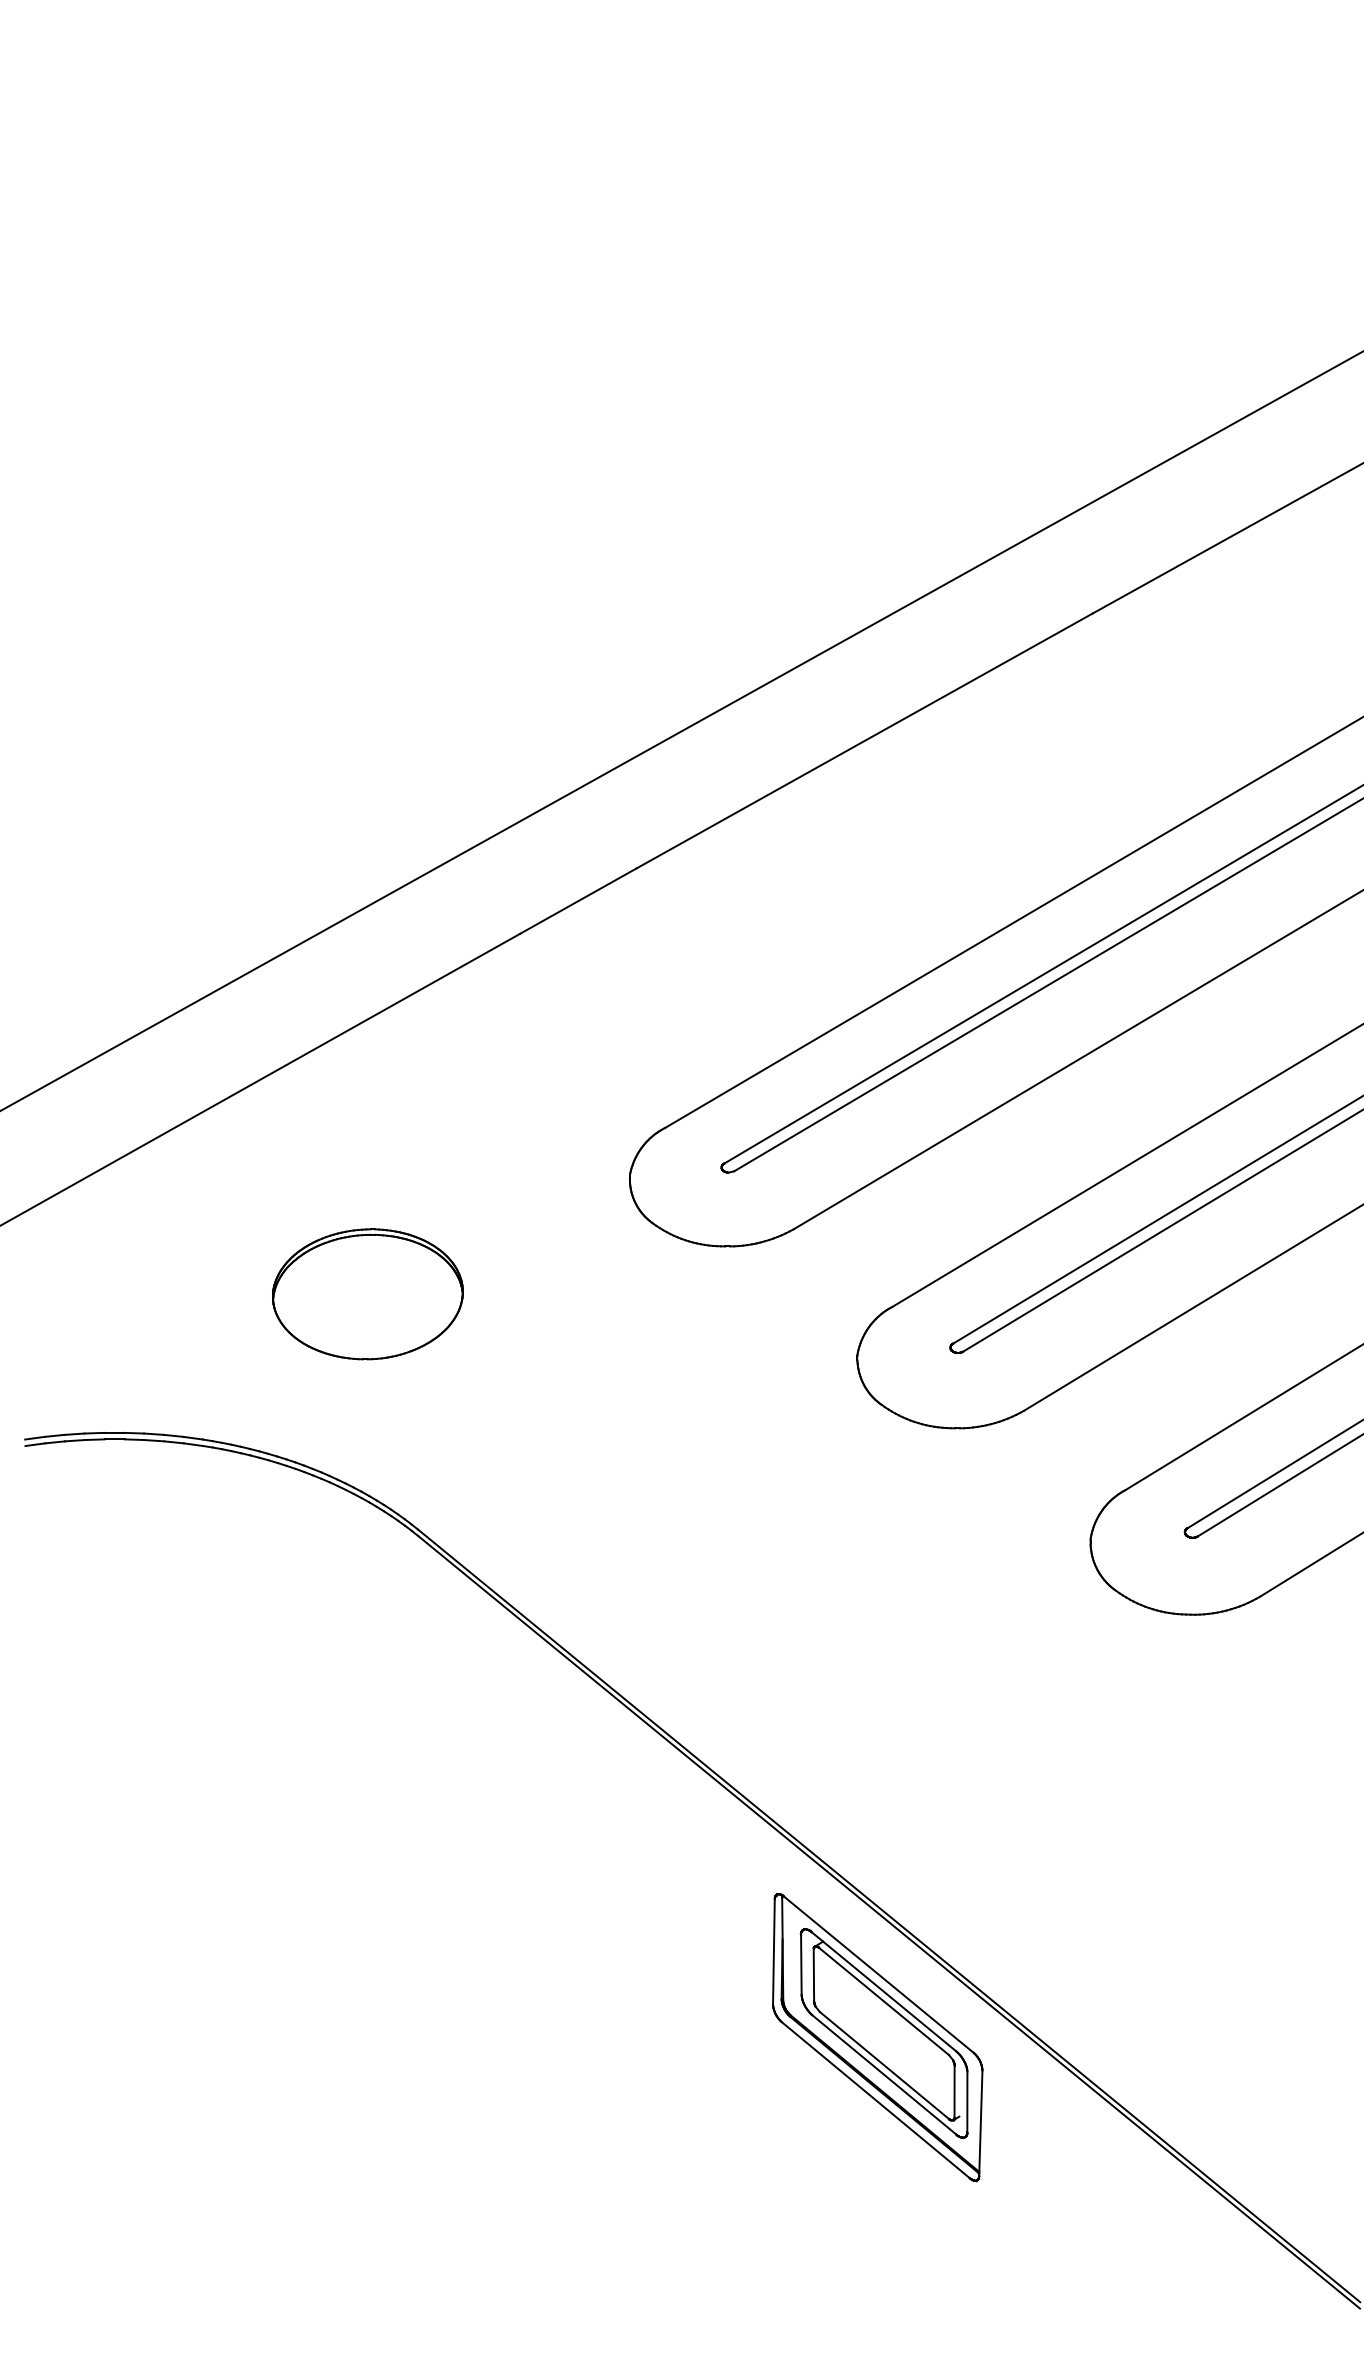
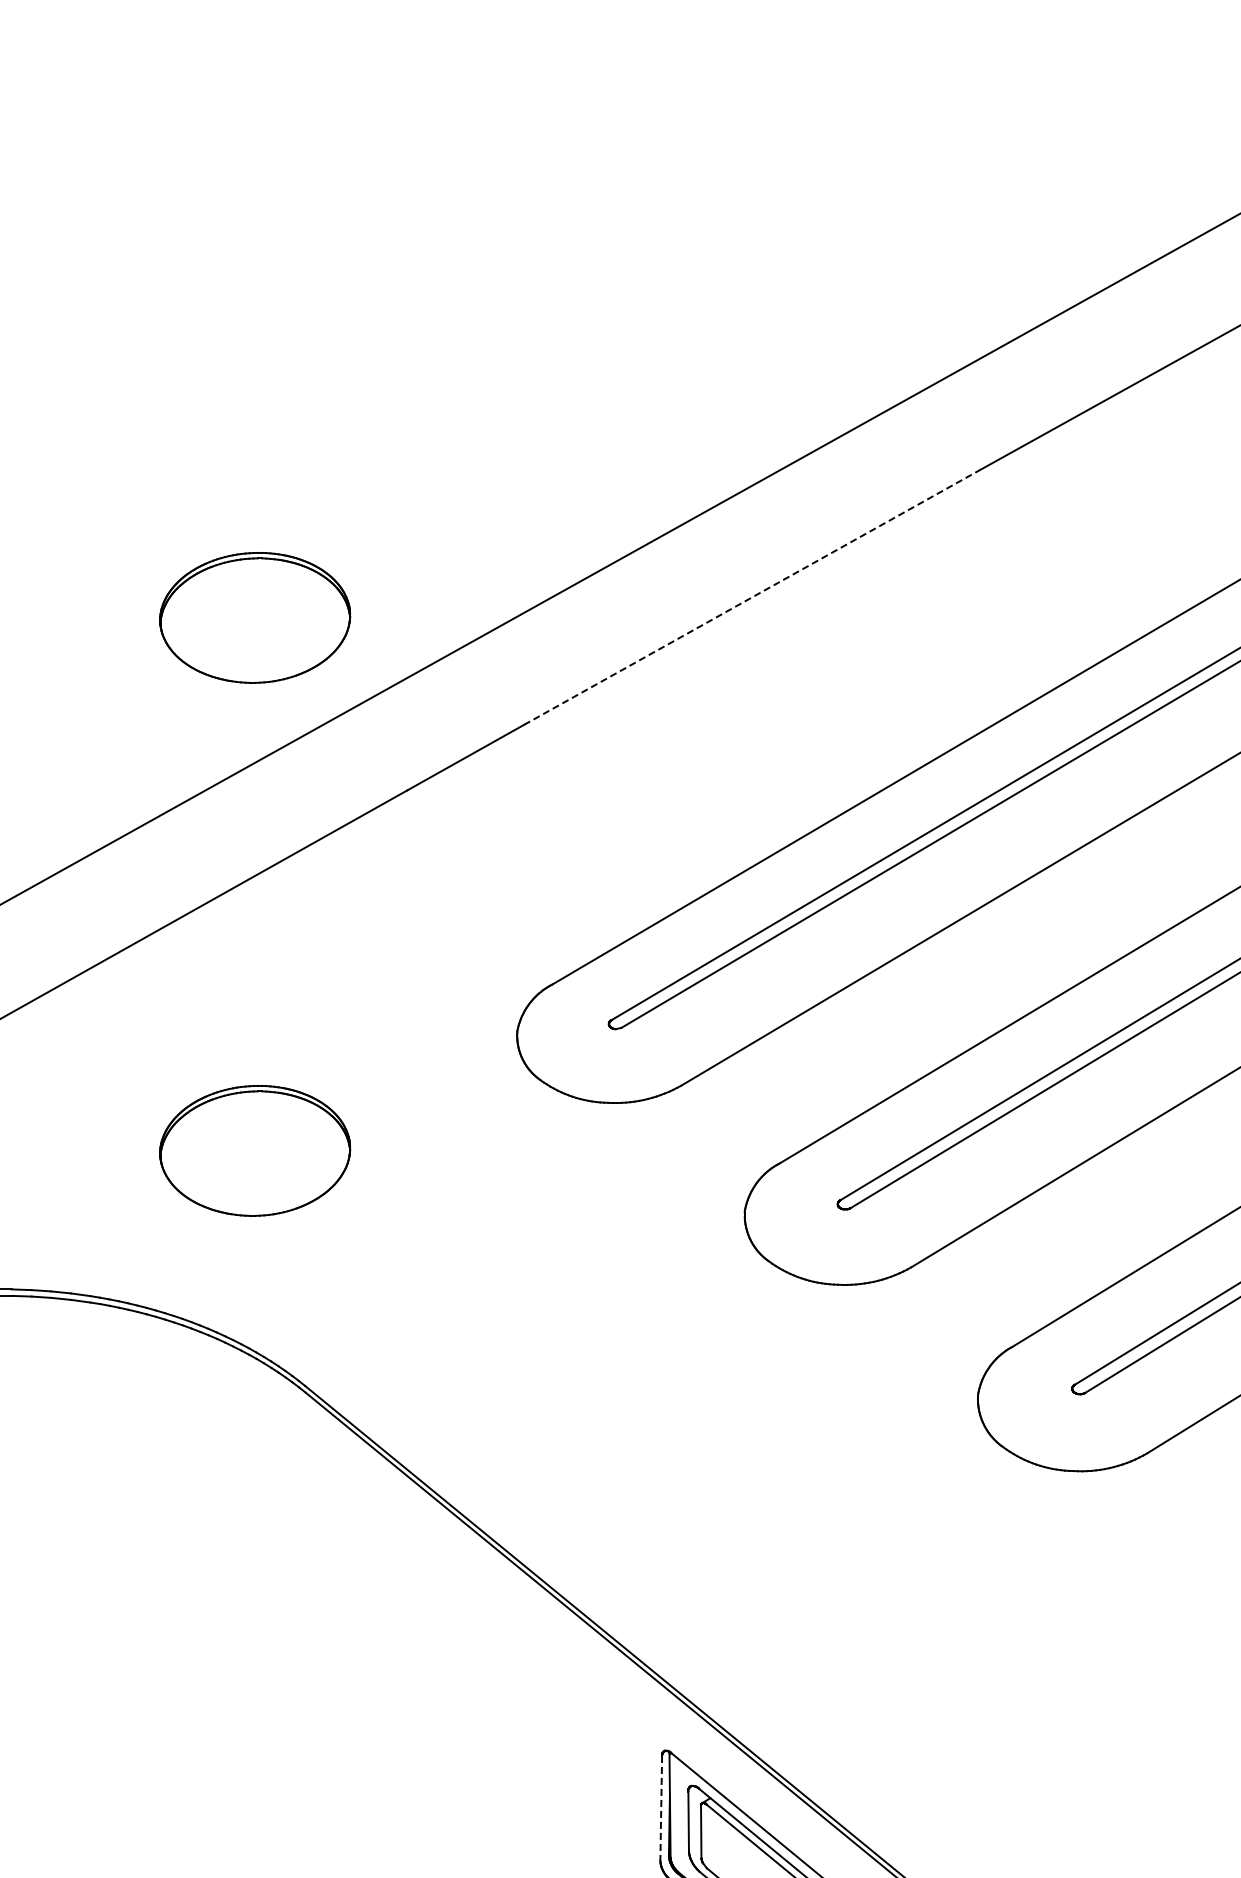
line: (865, 740) -> (752, 597), solid -> dashed
part: (367, 761) -> (254, 618), added
line: (773, 1952) -> (660, 1809), solid -> dashed

